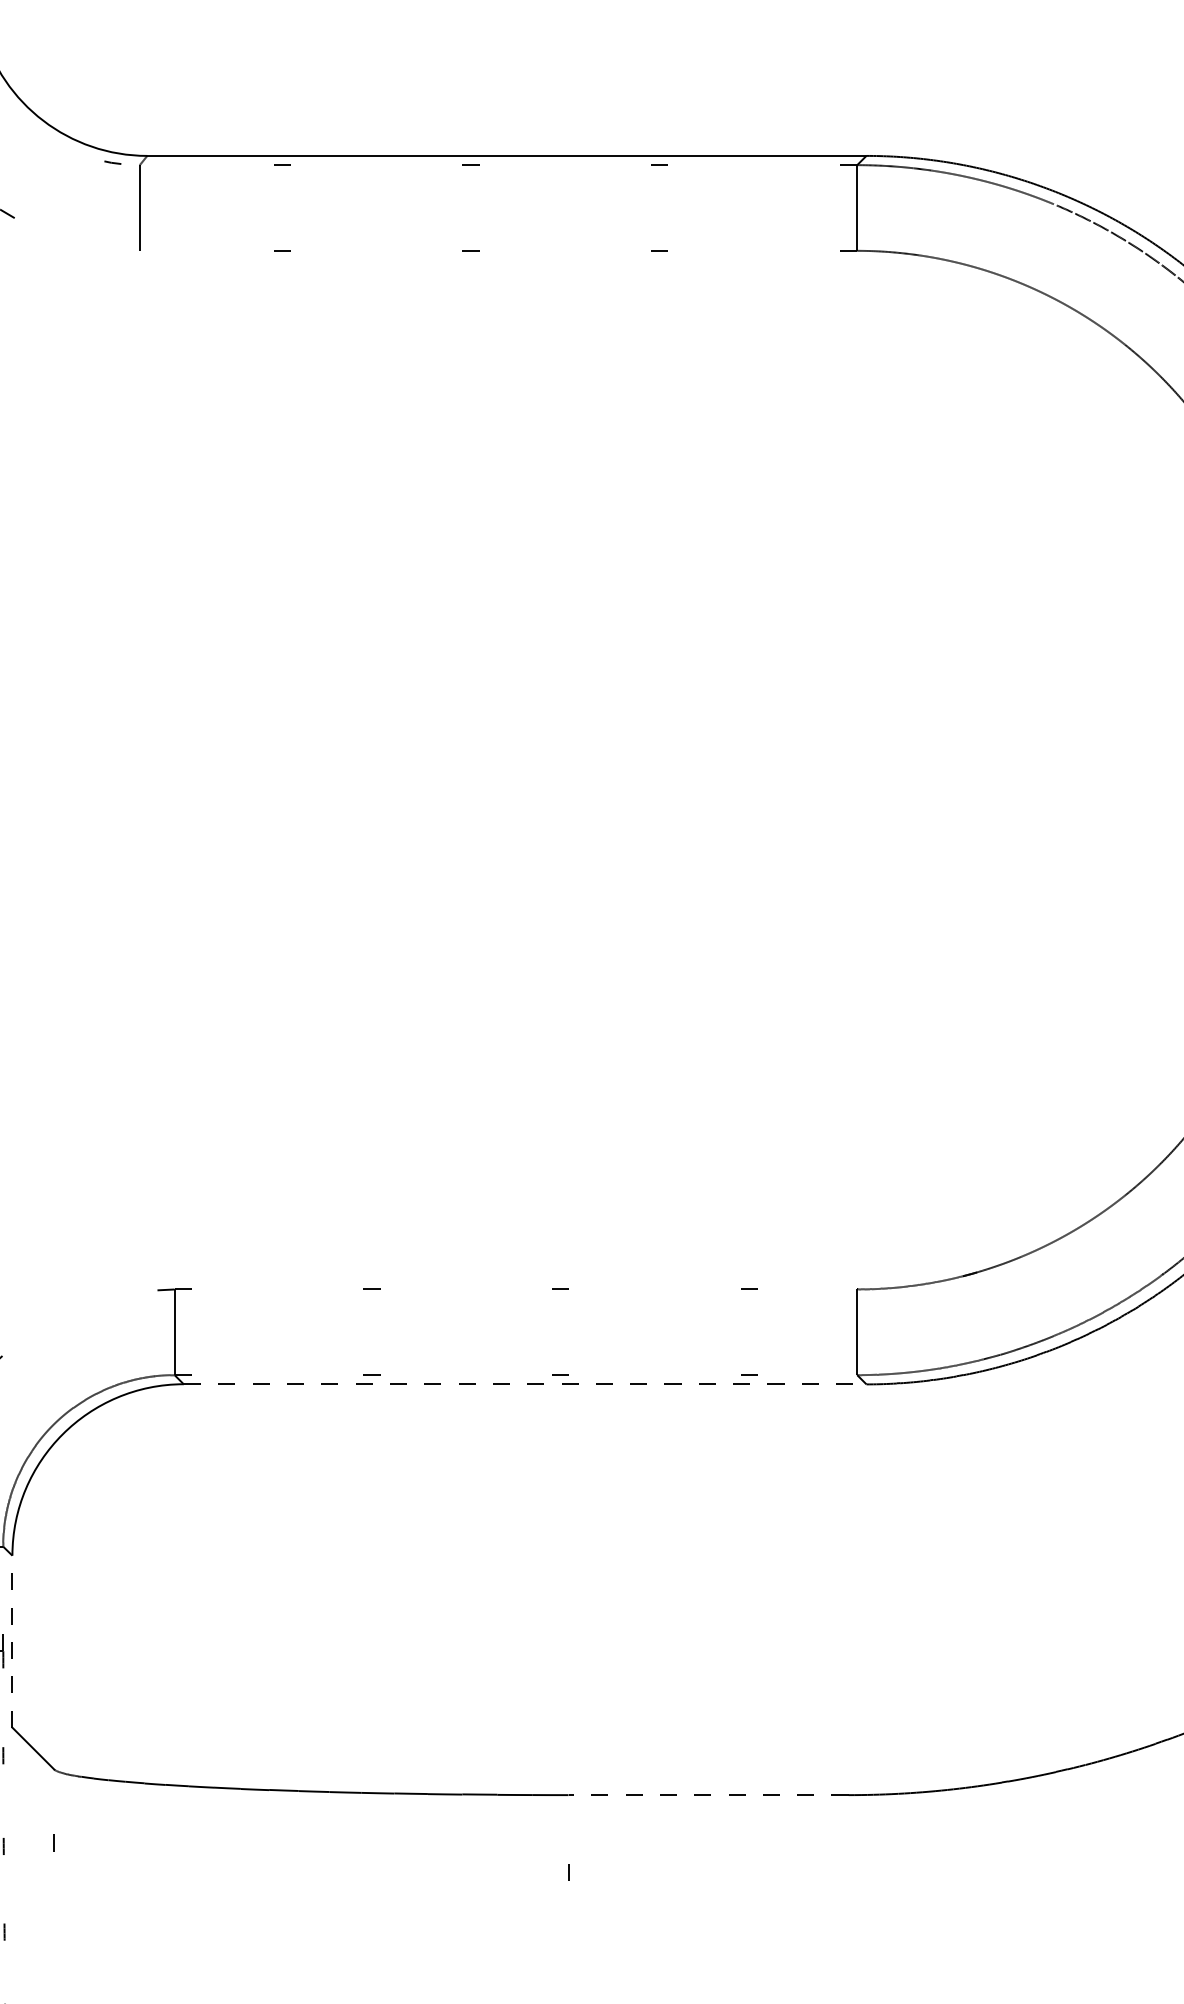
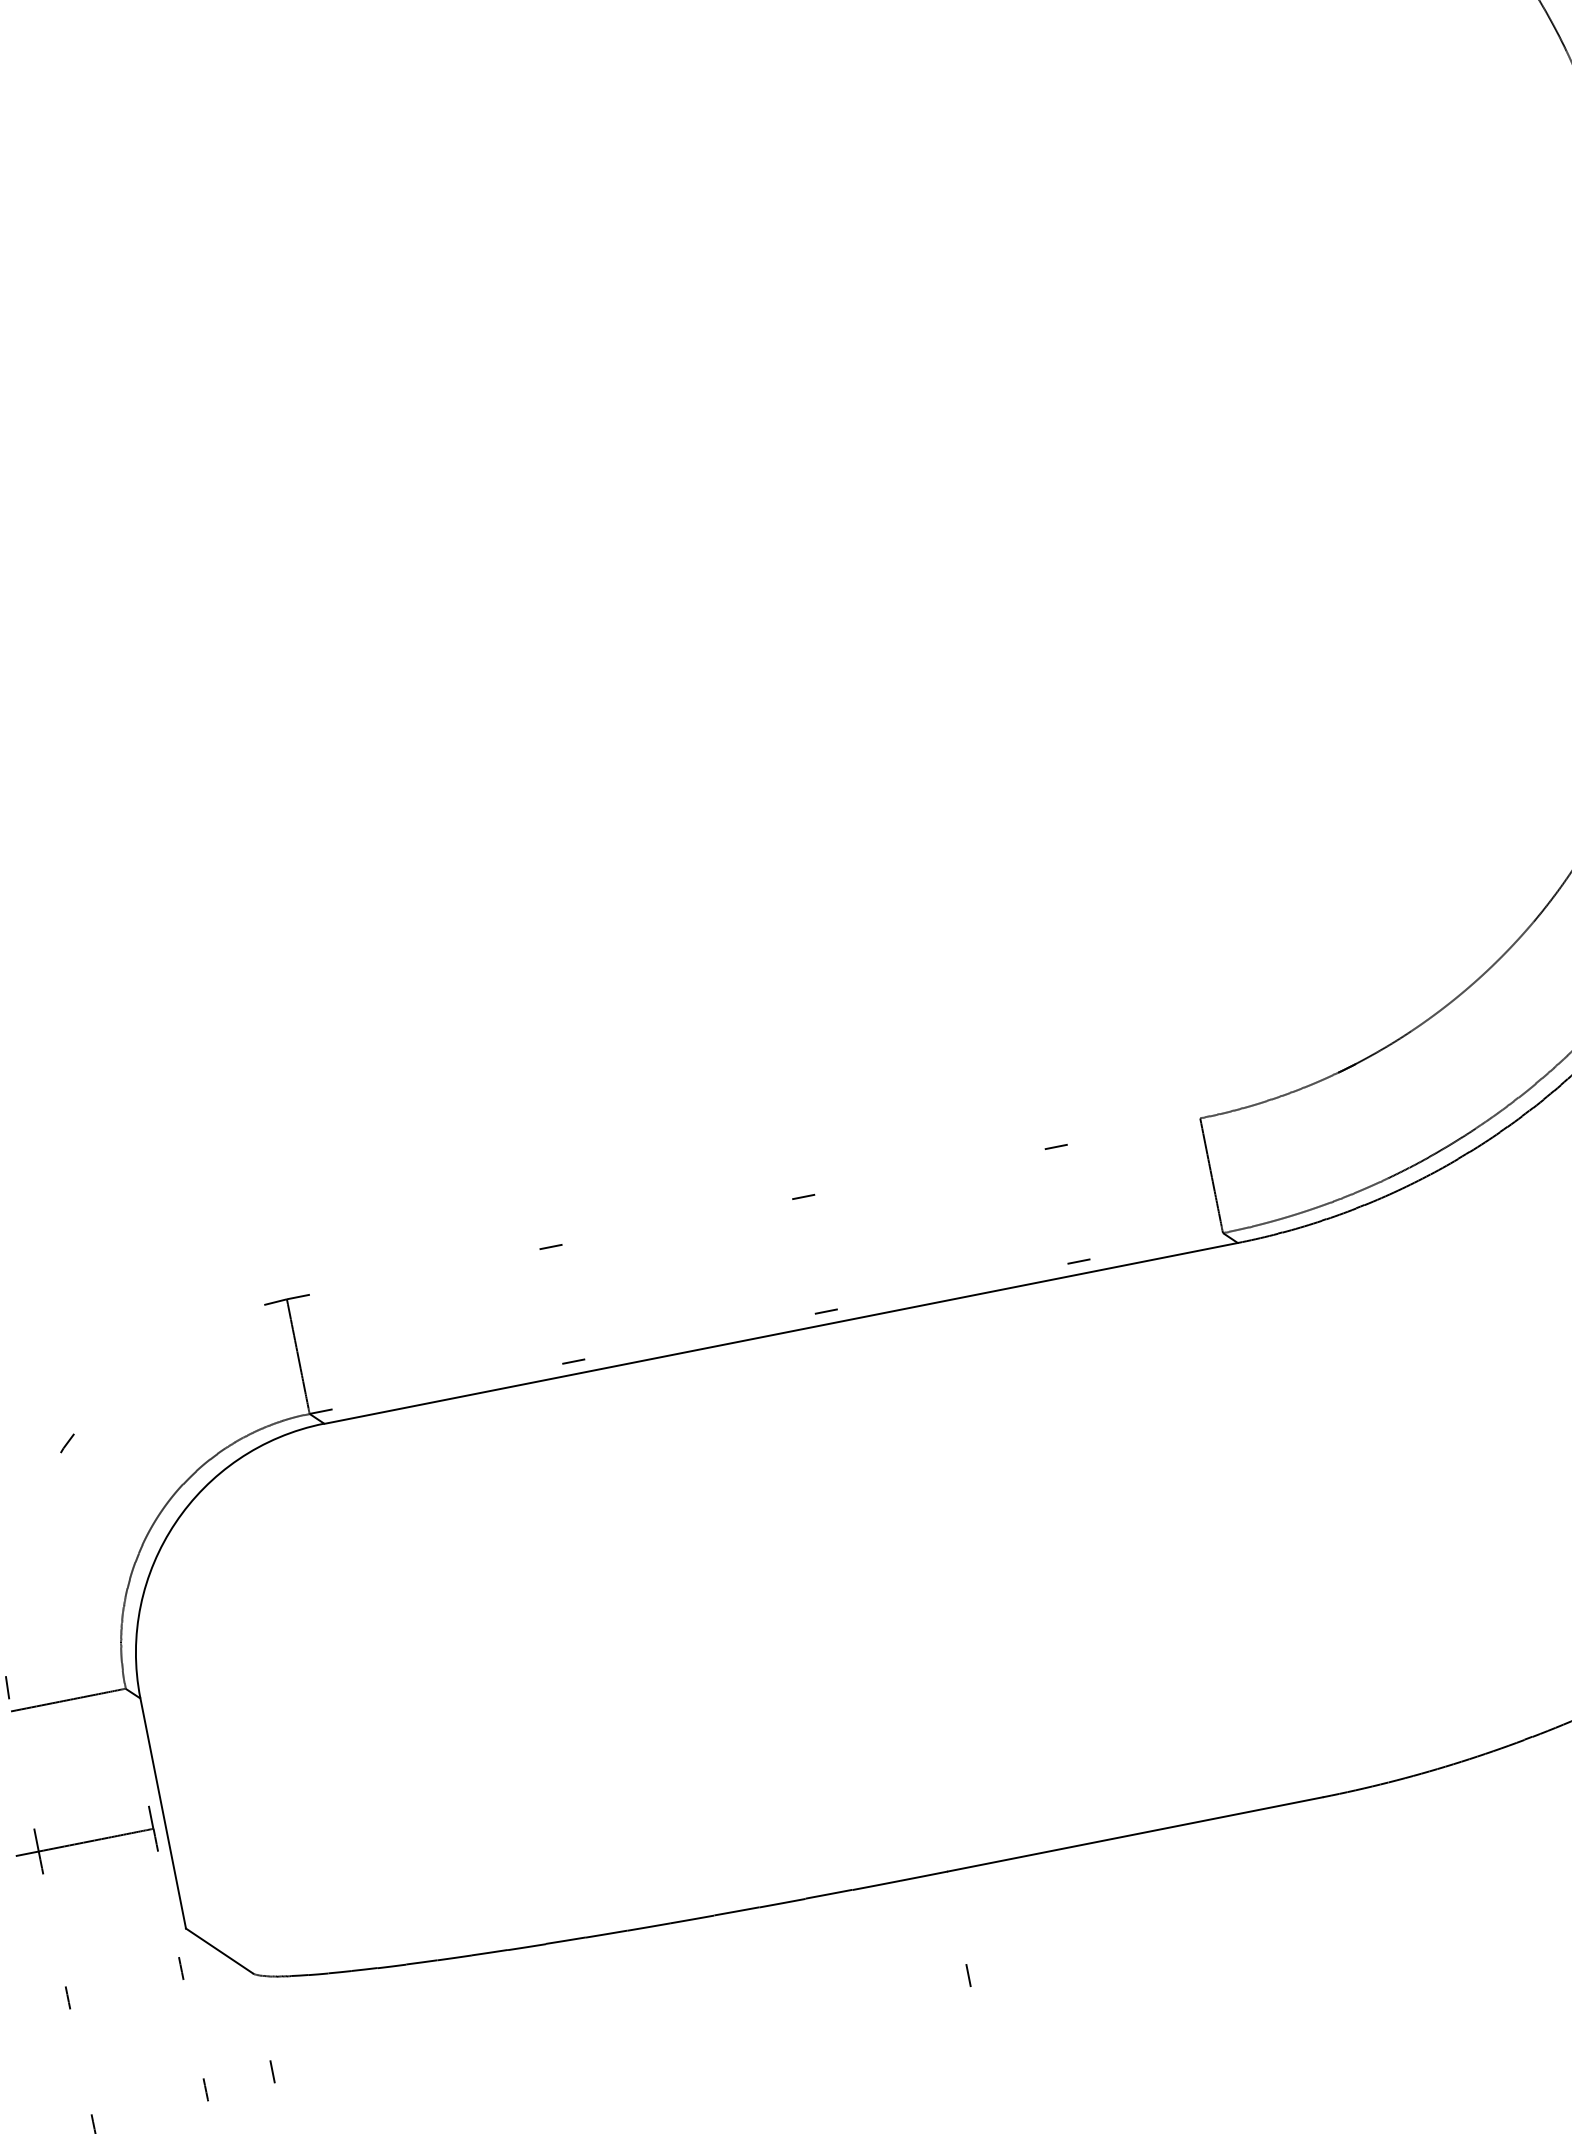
line: (525, 1384) -> (781, 1333), dashed -> solid
line: (12, 1641) -> (163, 1813), dashed -> solid
line: (708, 1795) -> (1135, 1834), dashed -> solid

